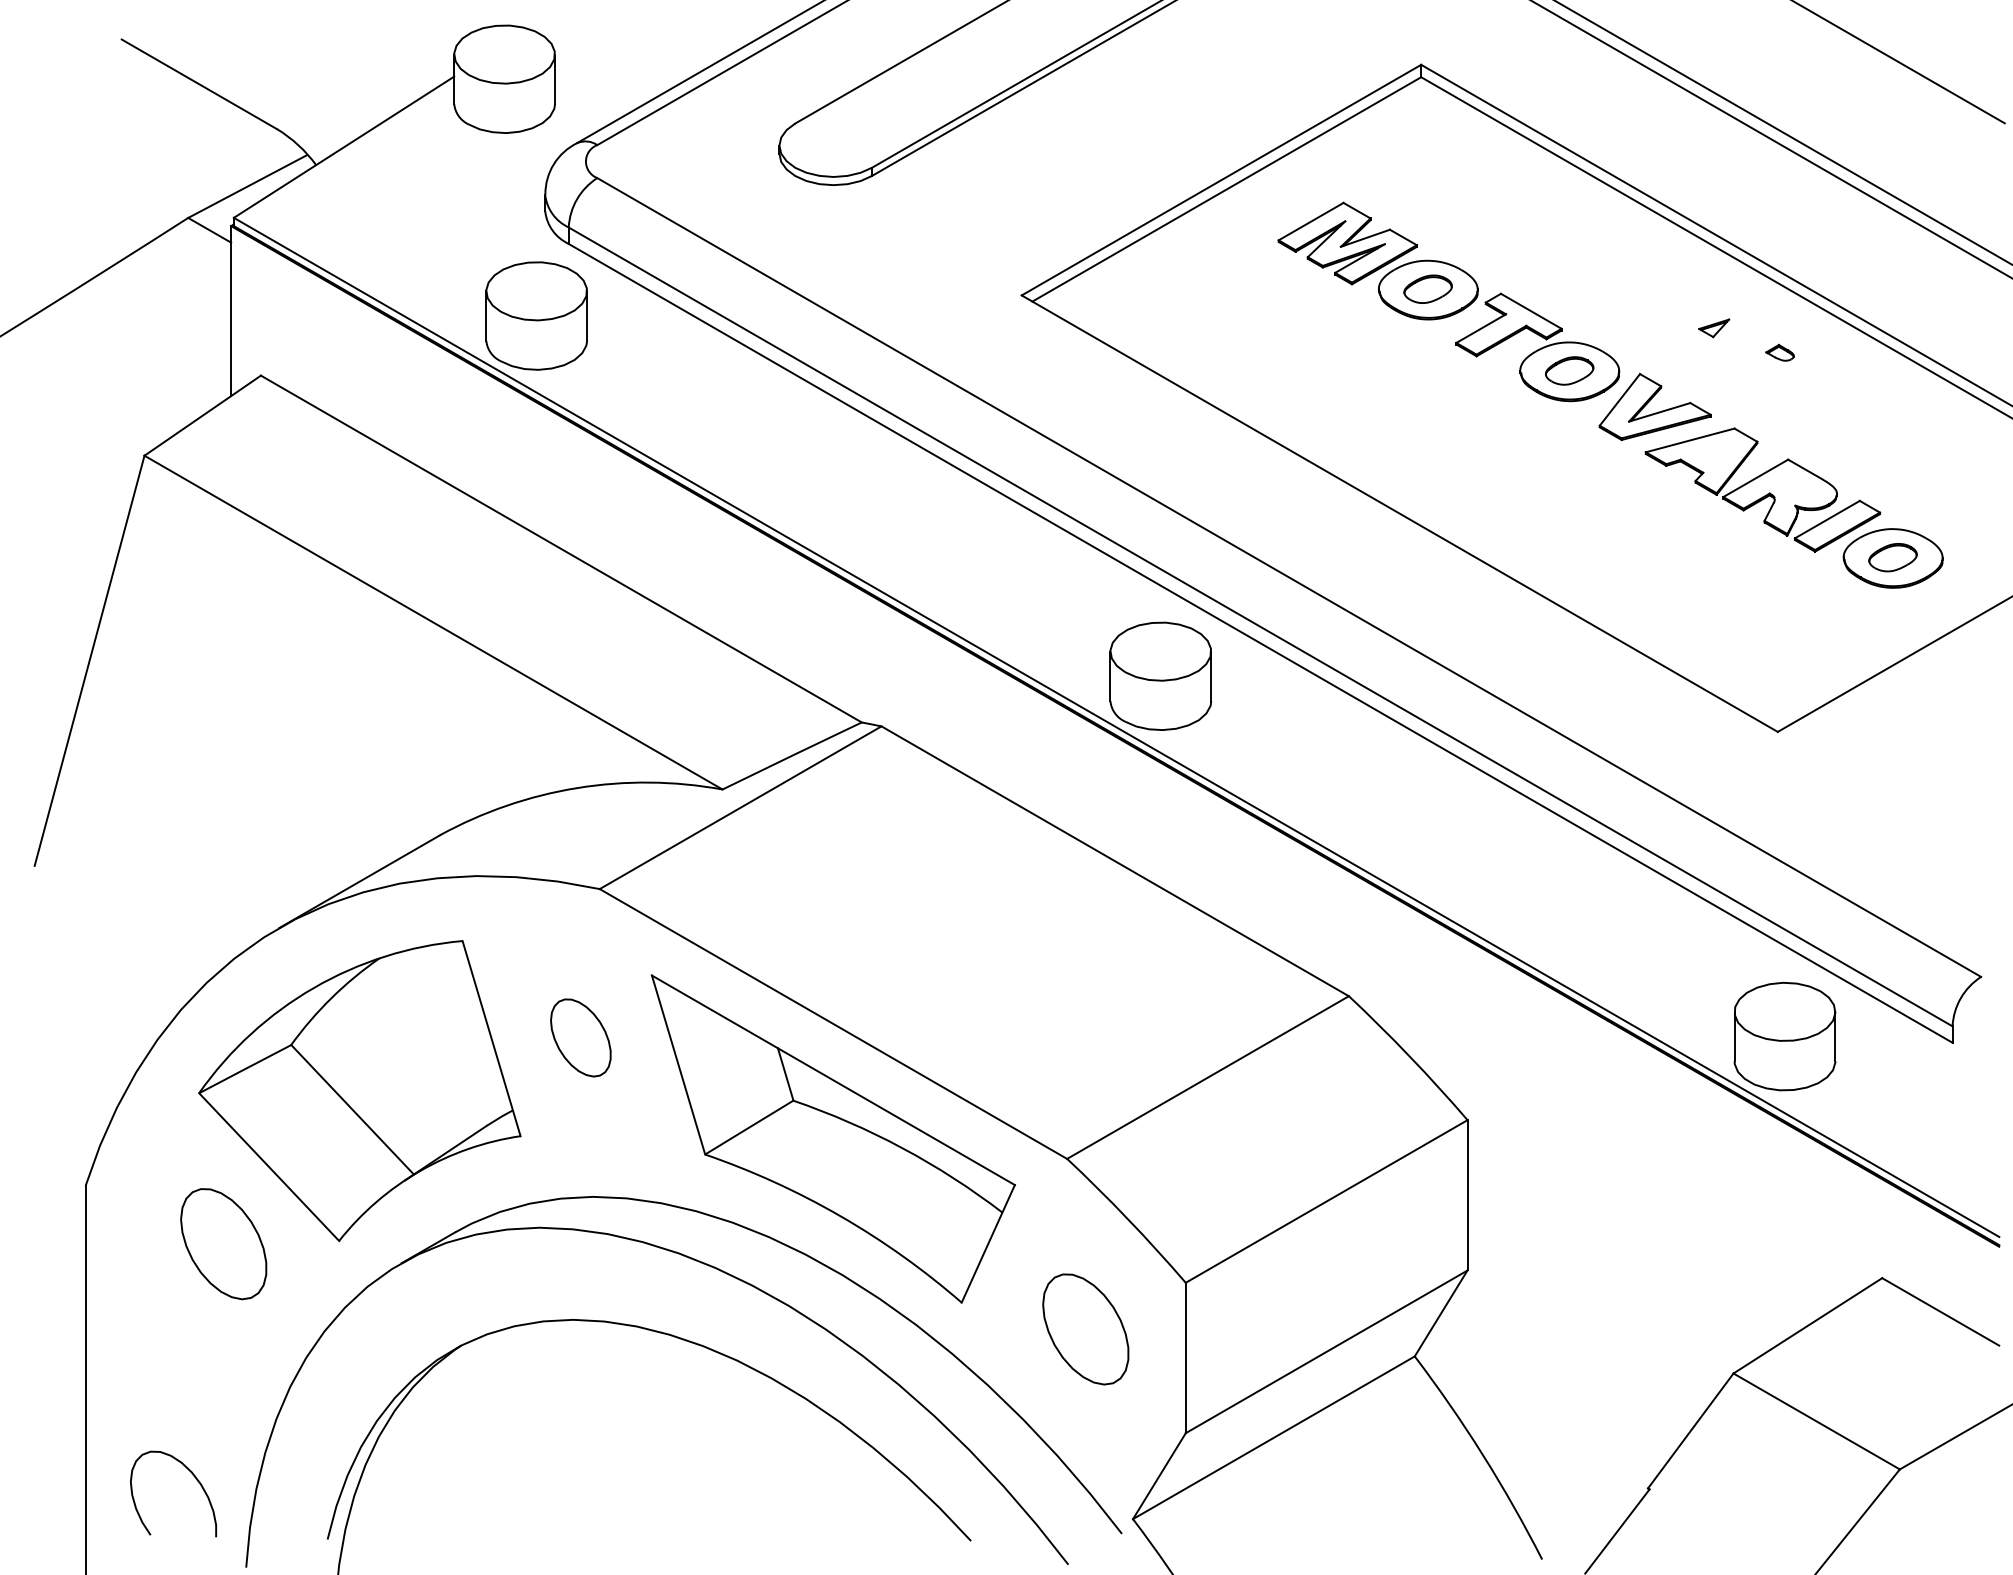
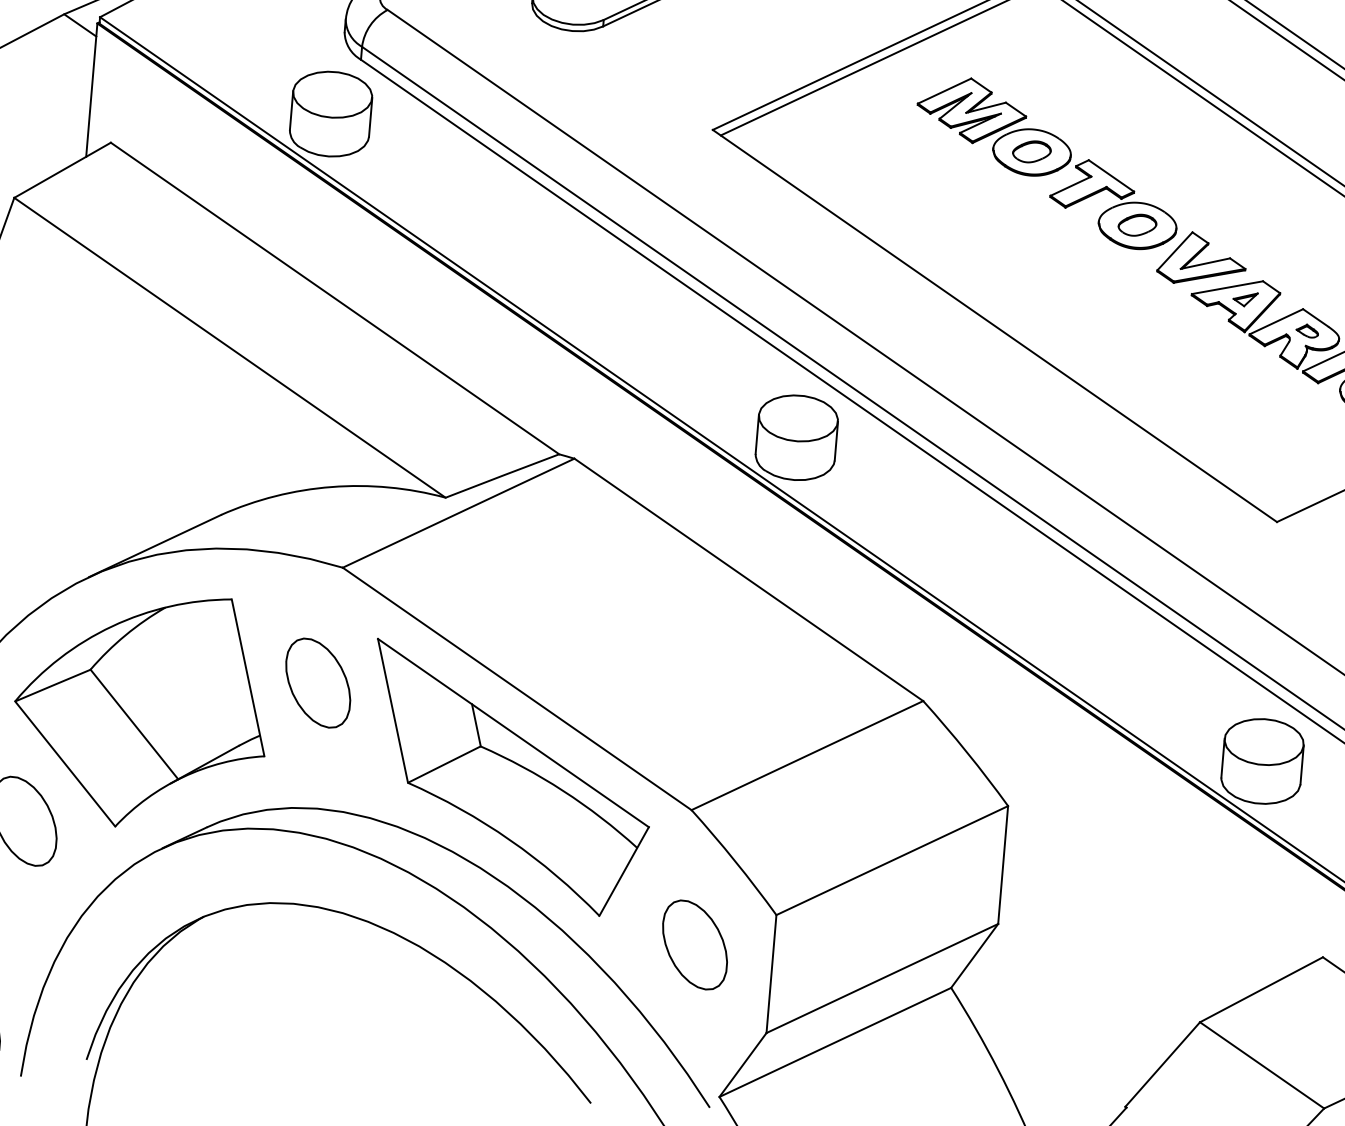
part: (1714, 328) -> (1245, 299), moved
part: (1779, 352) -> (1307, 330), moved
part: (580, 1037) -> (317, 682), size x1.43

